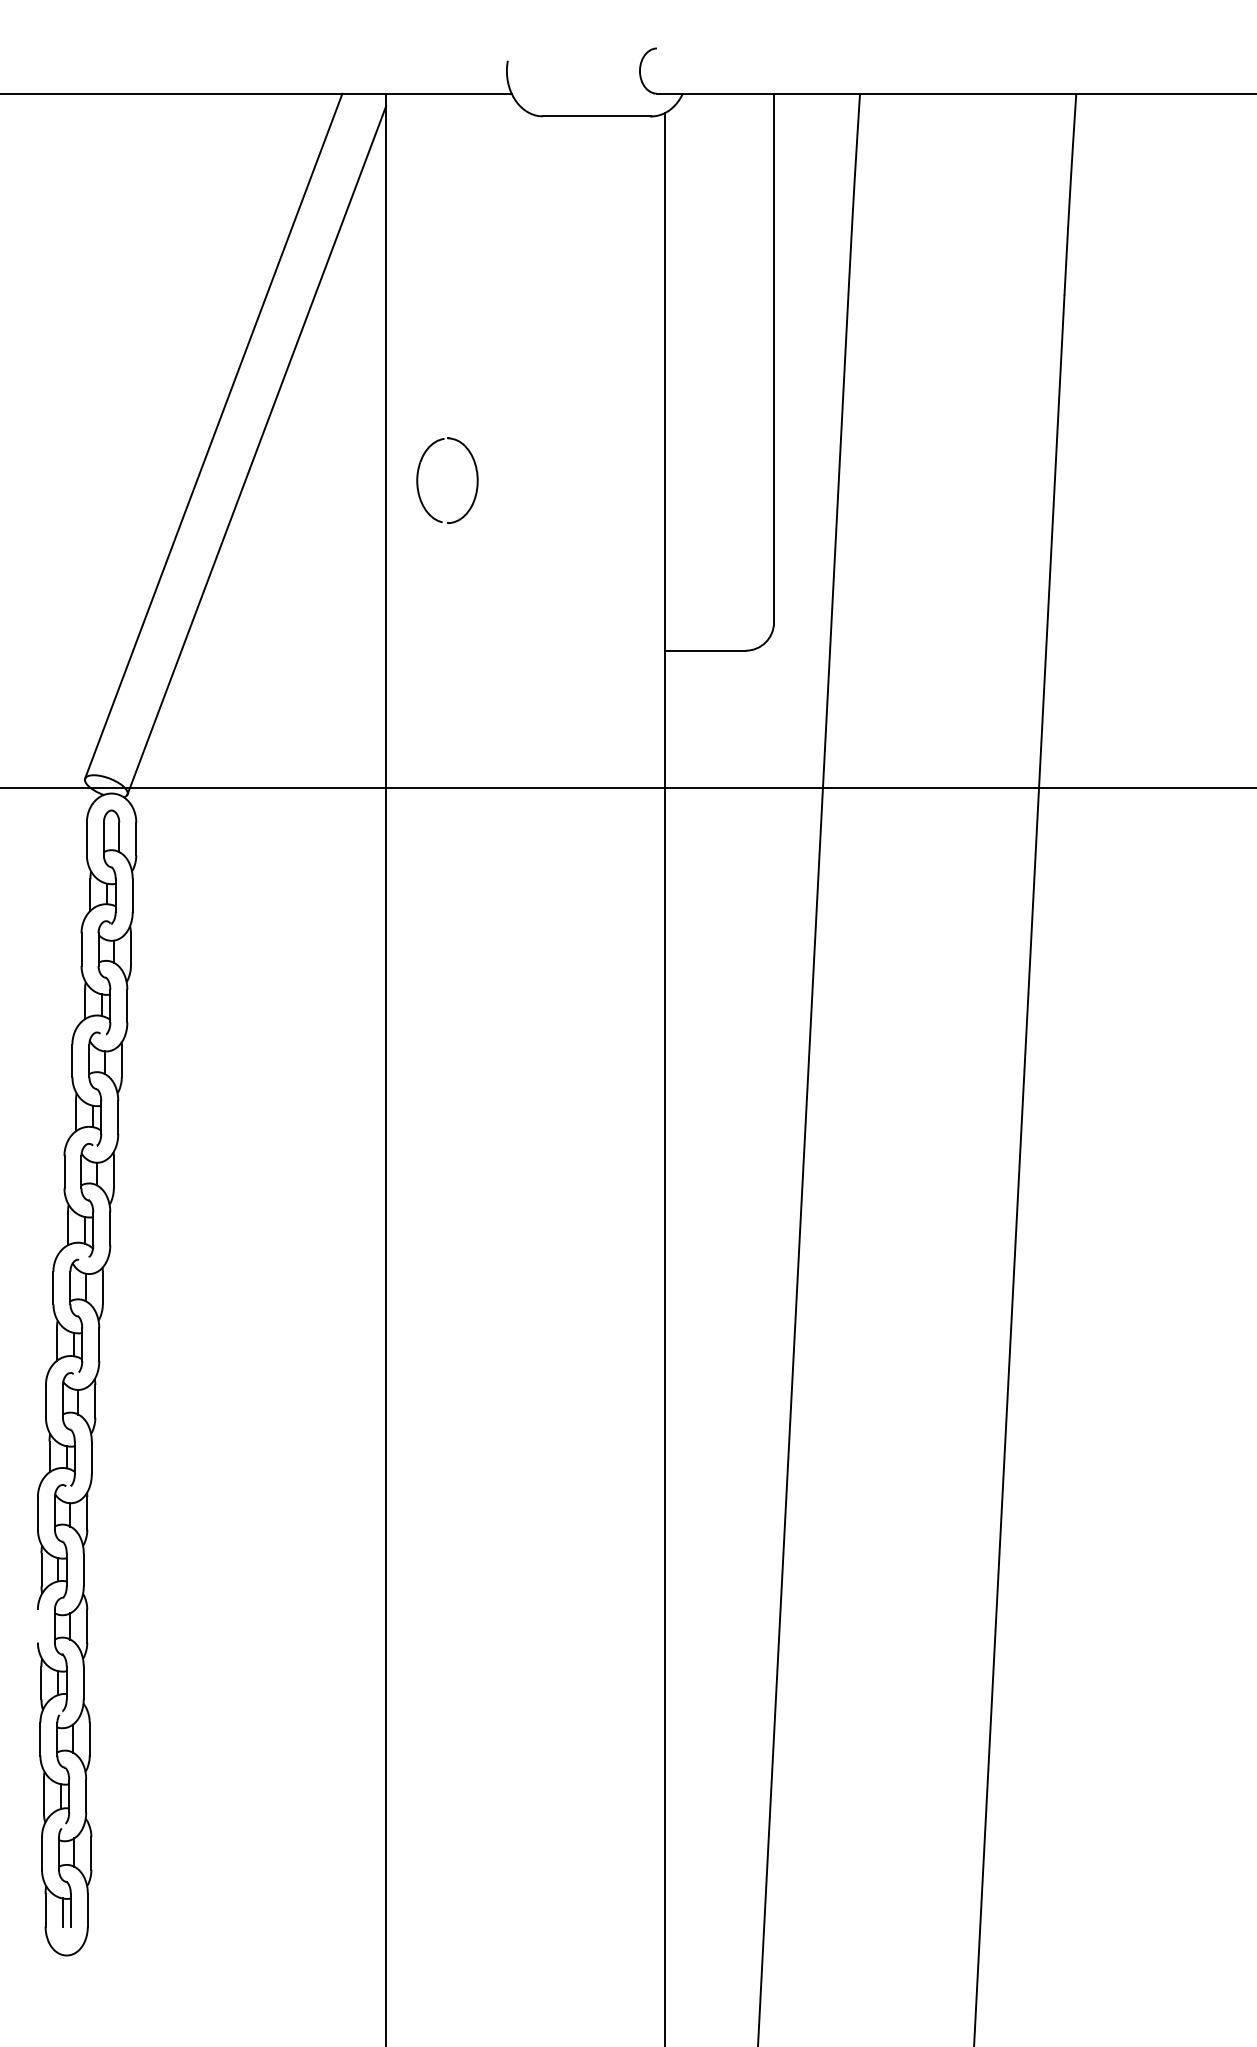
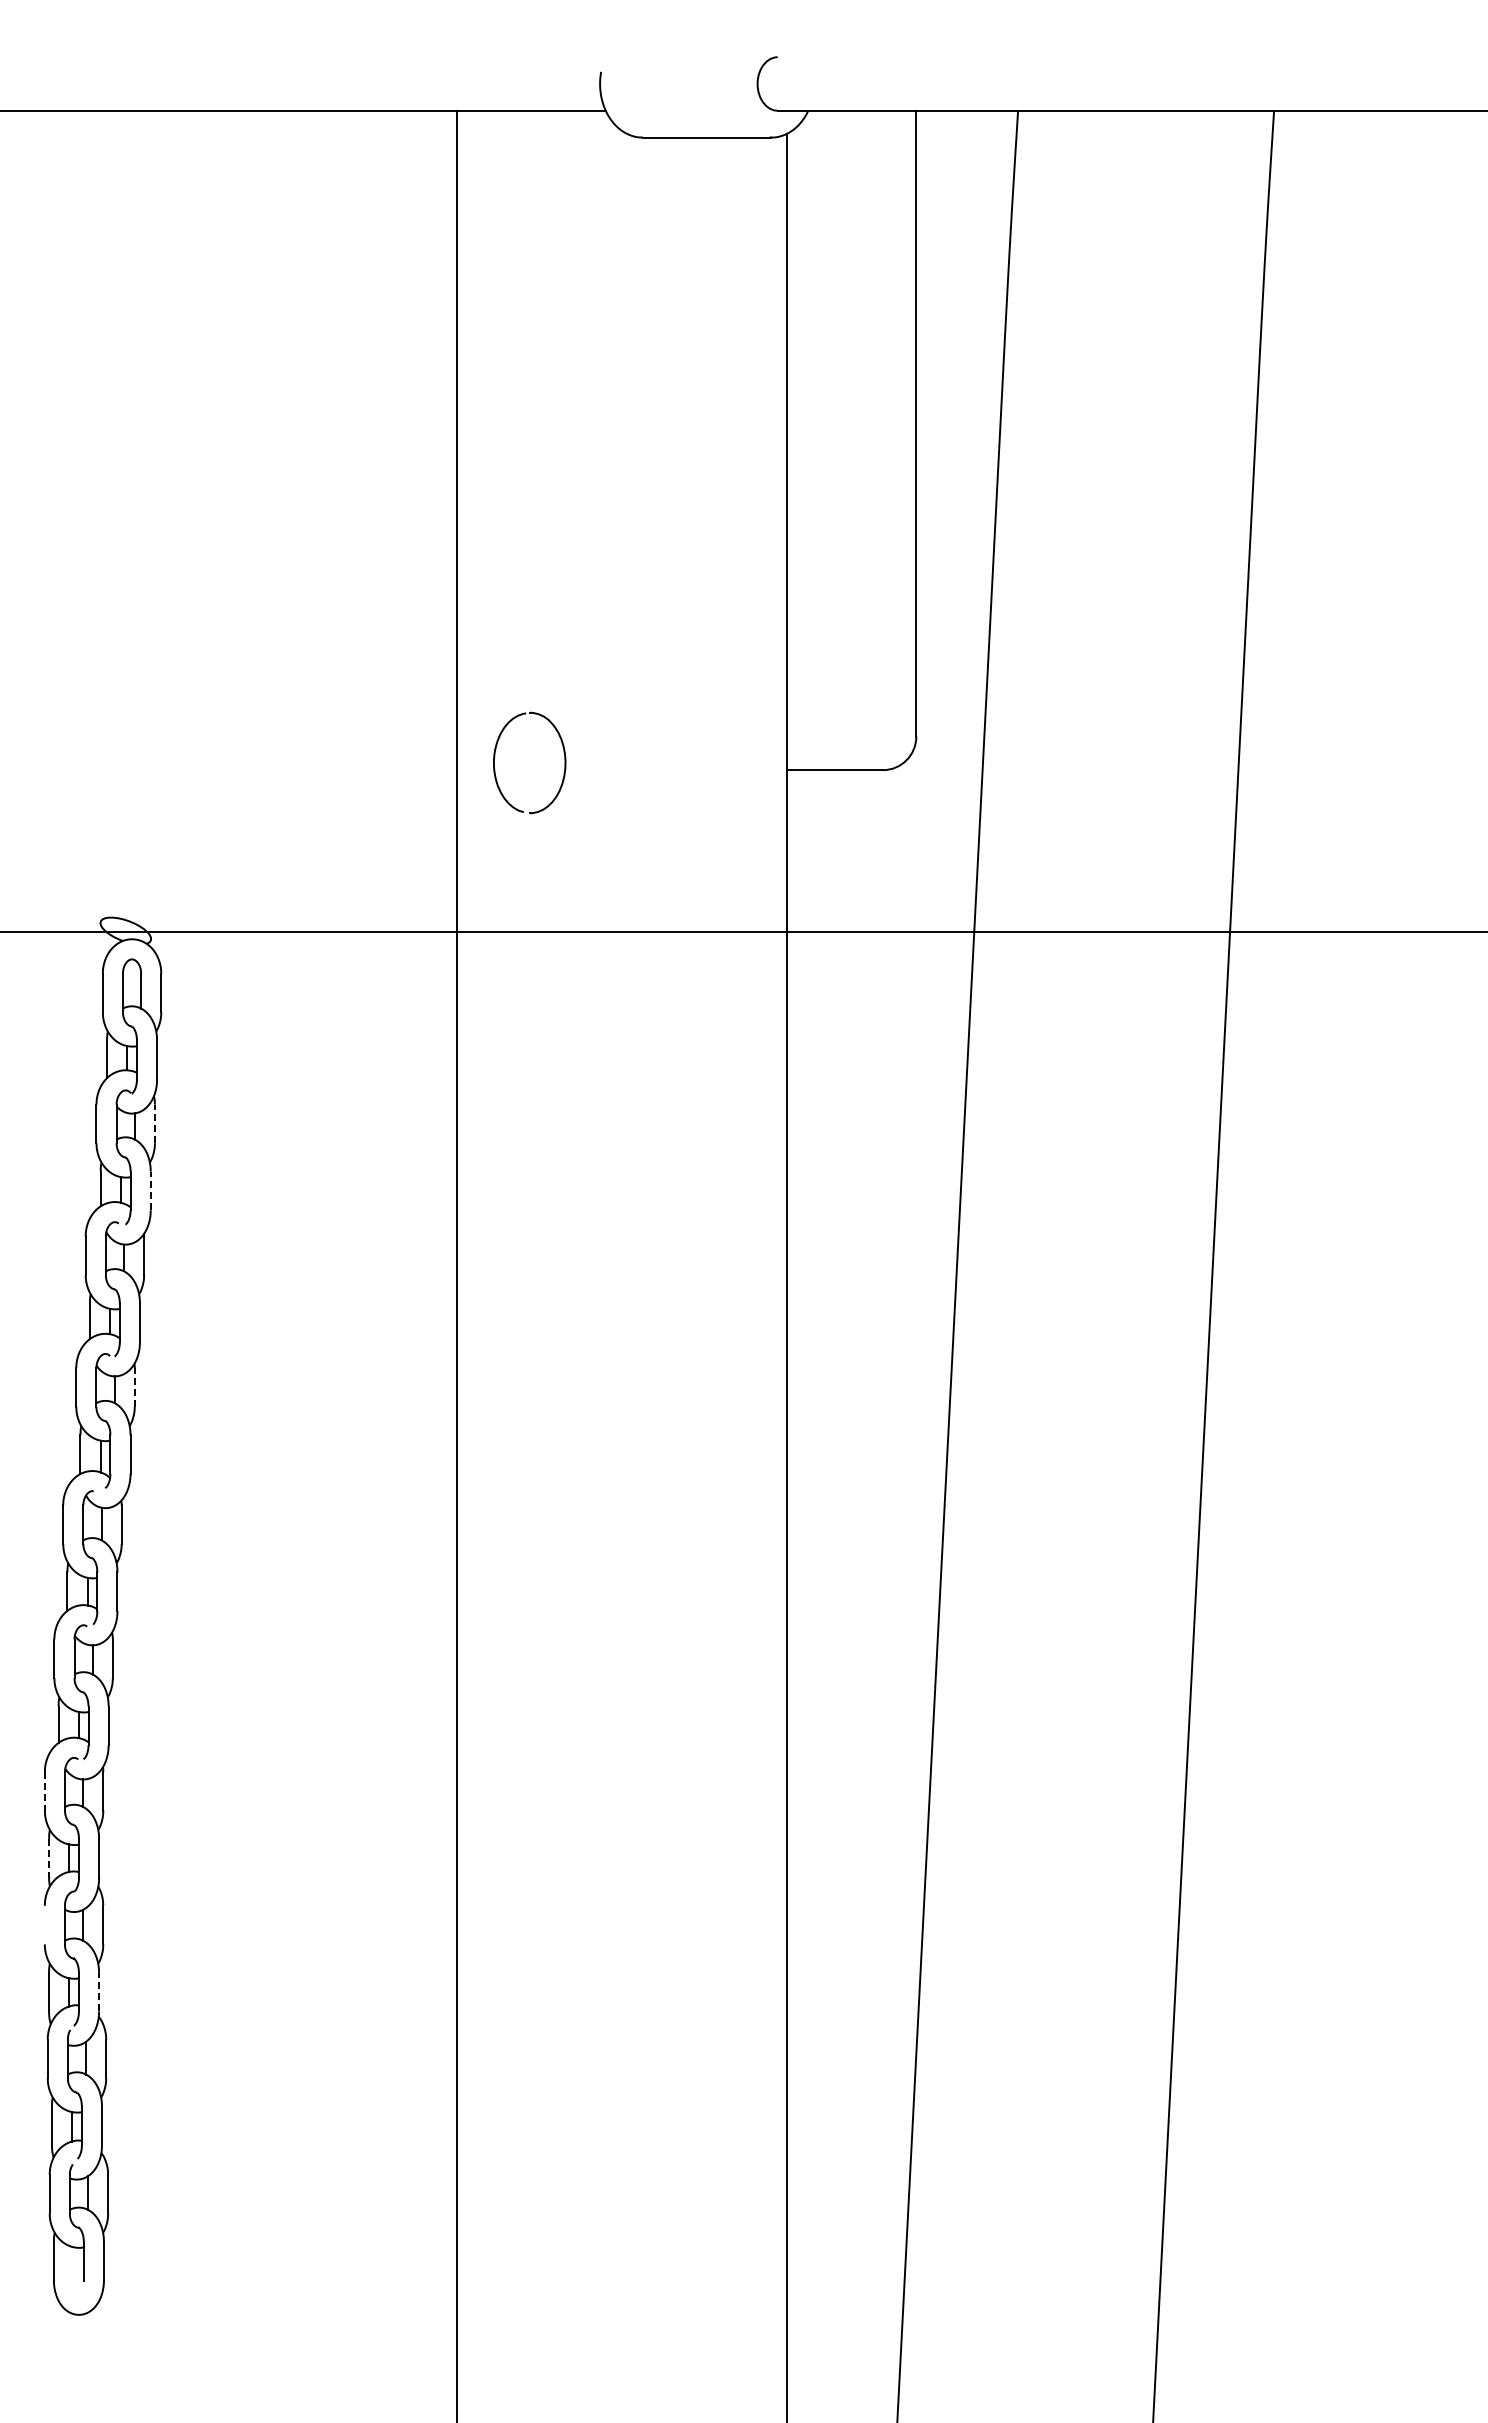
line: (213, 435) -> (252, 515), removed
line: (256, 449) -> (303, 532), removed
part: (418, 476) -> (495, 757), moved
line: (130, 949) -> (154, 1123), solid -> dashed
line: (127, 1005) -> (150, 1190), solid -> dashed
line: (113, 1171) -> (134, 1386), solid -> dashed
line: (37, 1513) -> (44, 1791), solid -> dashed
line: (41, 1570) -> (49, 1858), solid -> dashed
line: (84, 1682) -> (99, 1991), solid -> dashed
line: (62, 1912) -> (74, 2263), removed

